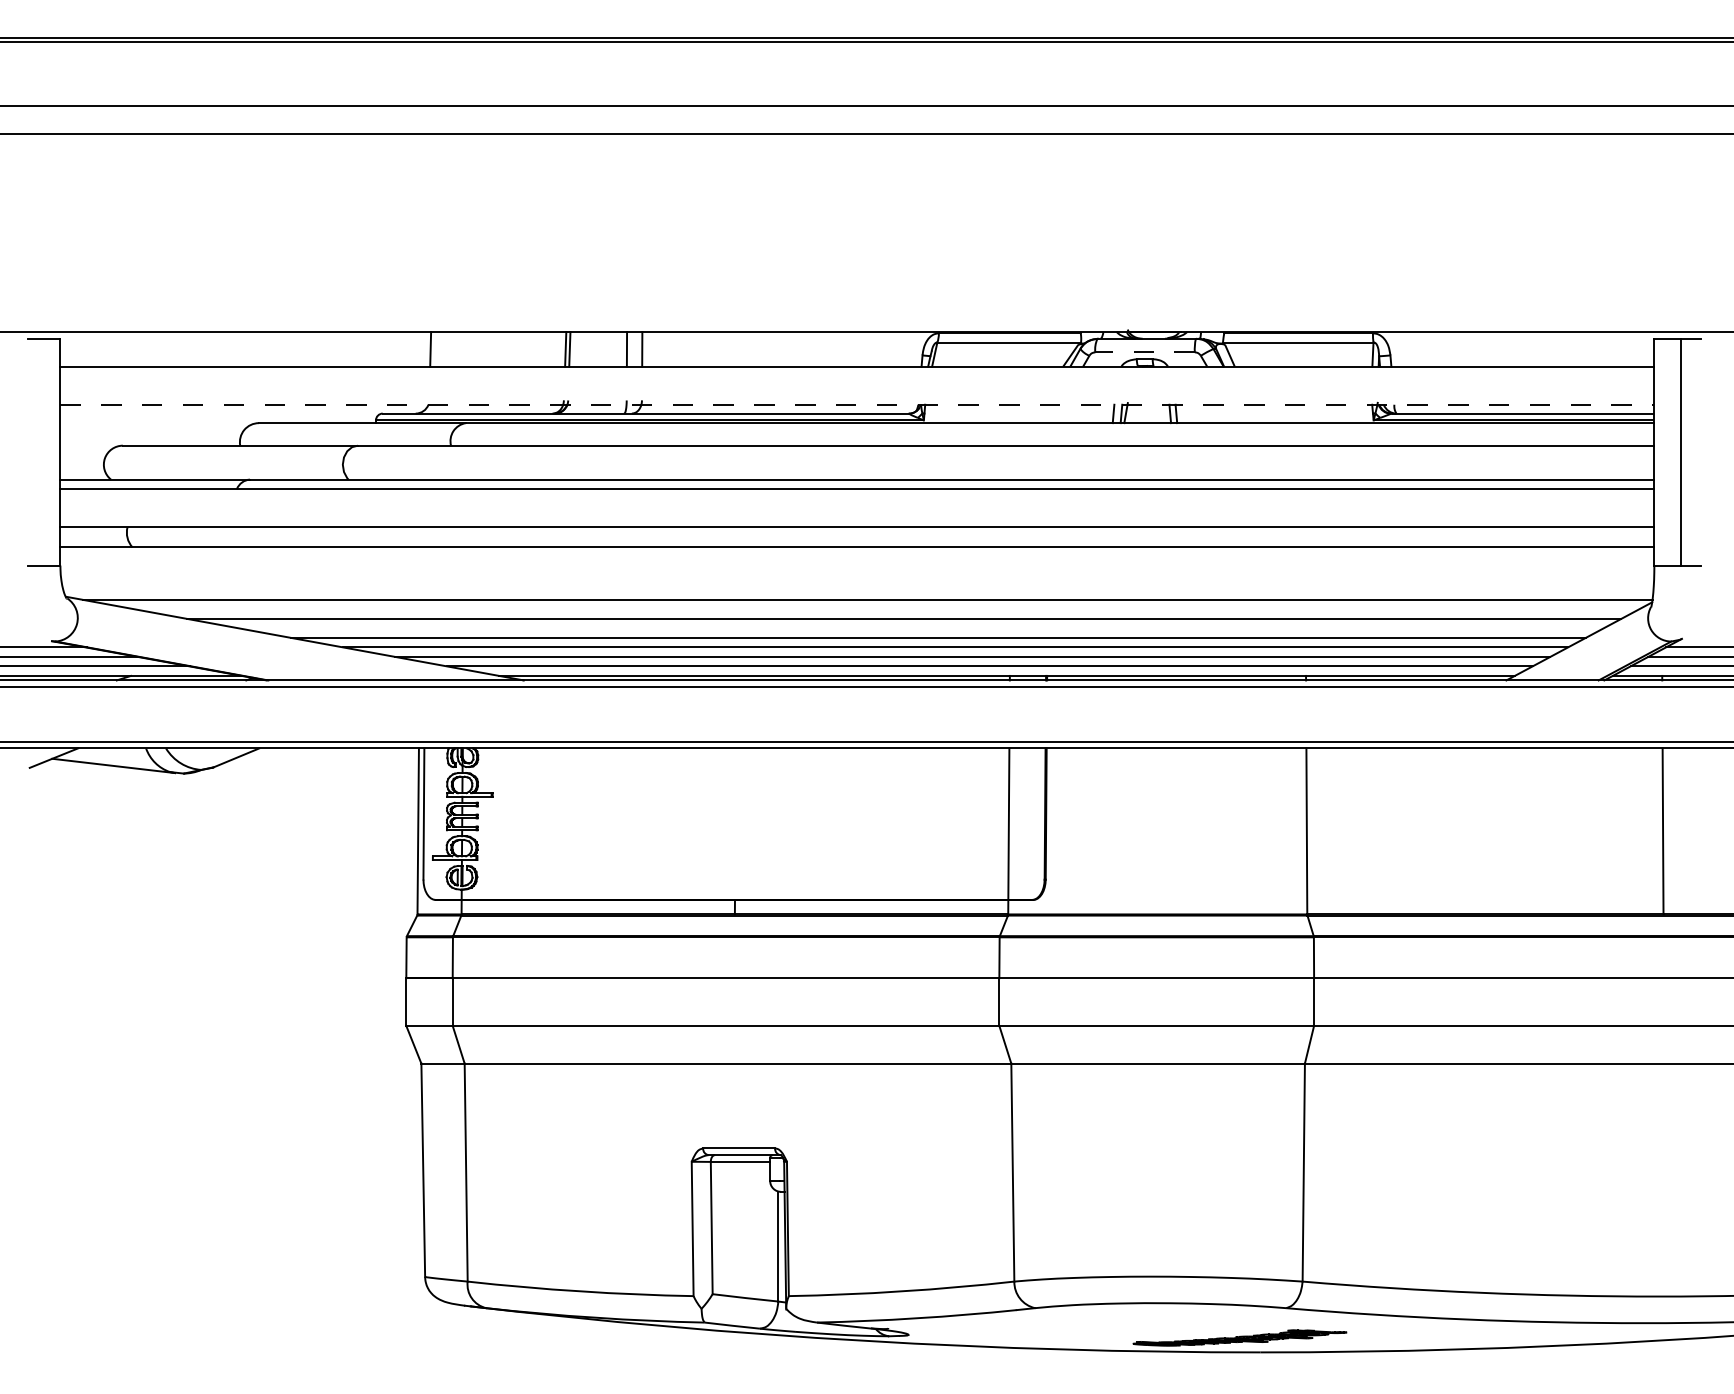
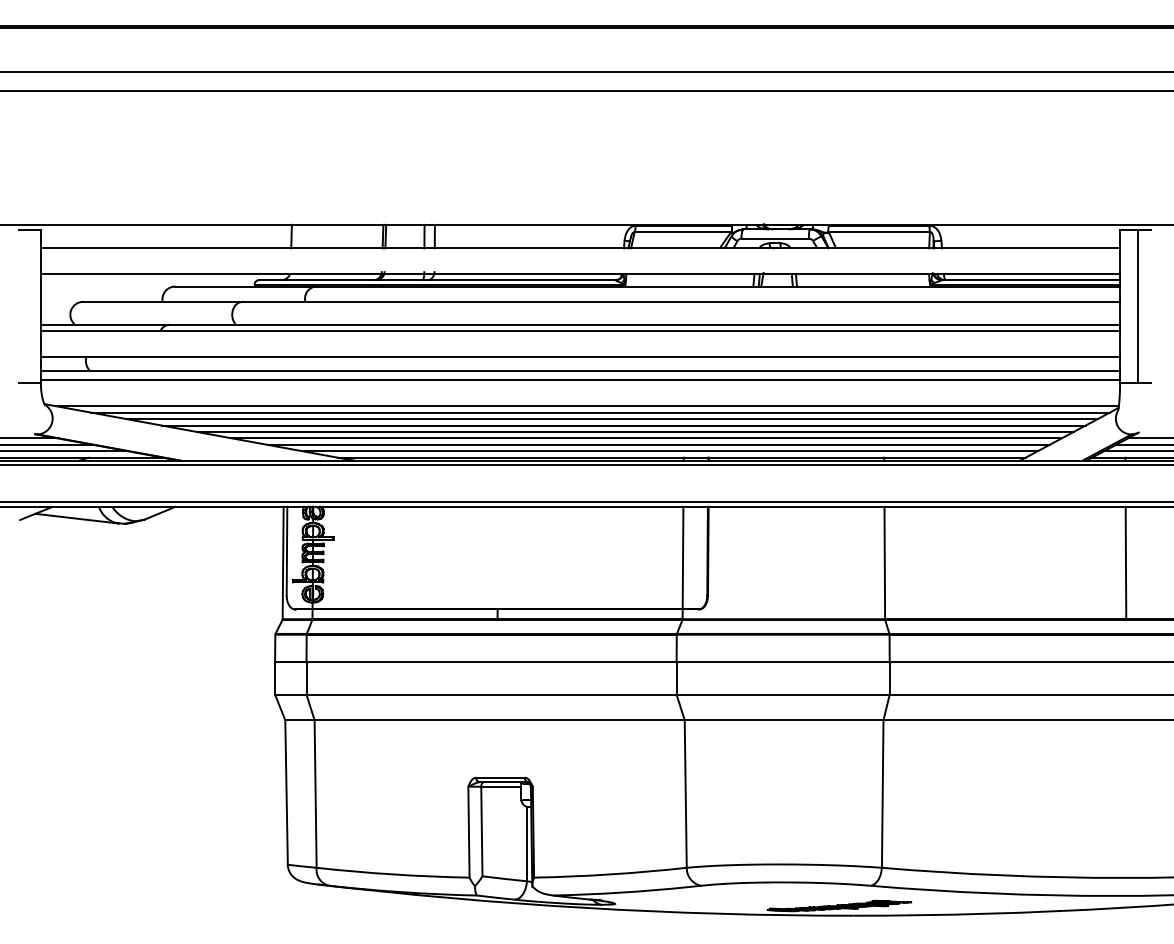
line: (1145, 352) -> (775, 238), dashed -> solid
line: (857, 405) -> (580, 274), dashed -> solid
line: (857, 561) -> (580, 380), added
line: (886, 609) -> (600, 412), added
line: (920, 628) -> (623, 425), added

